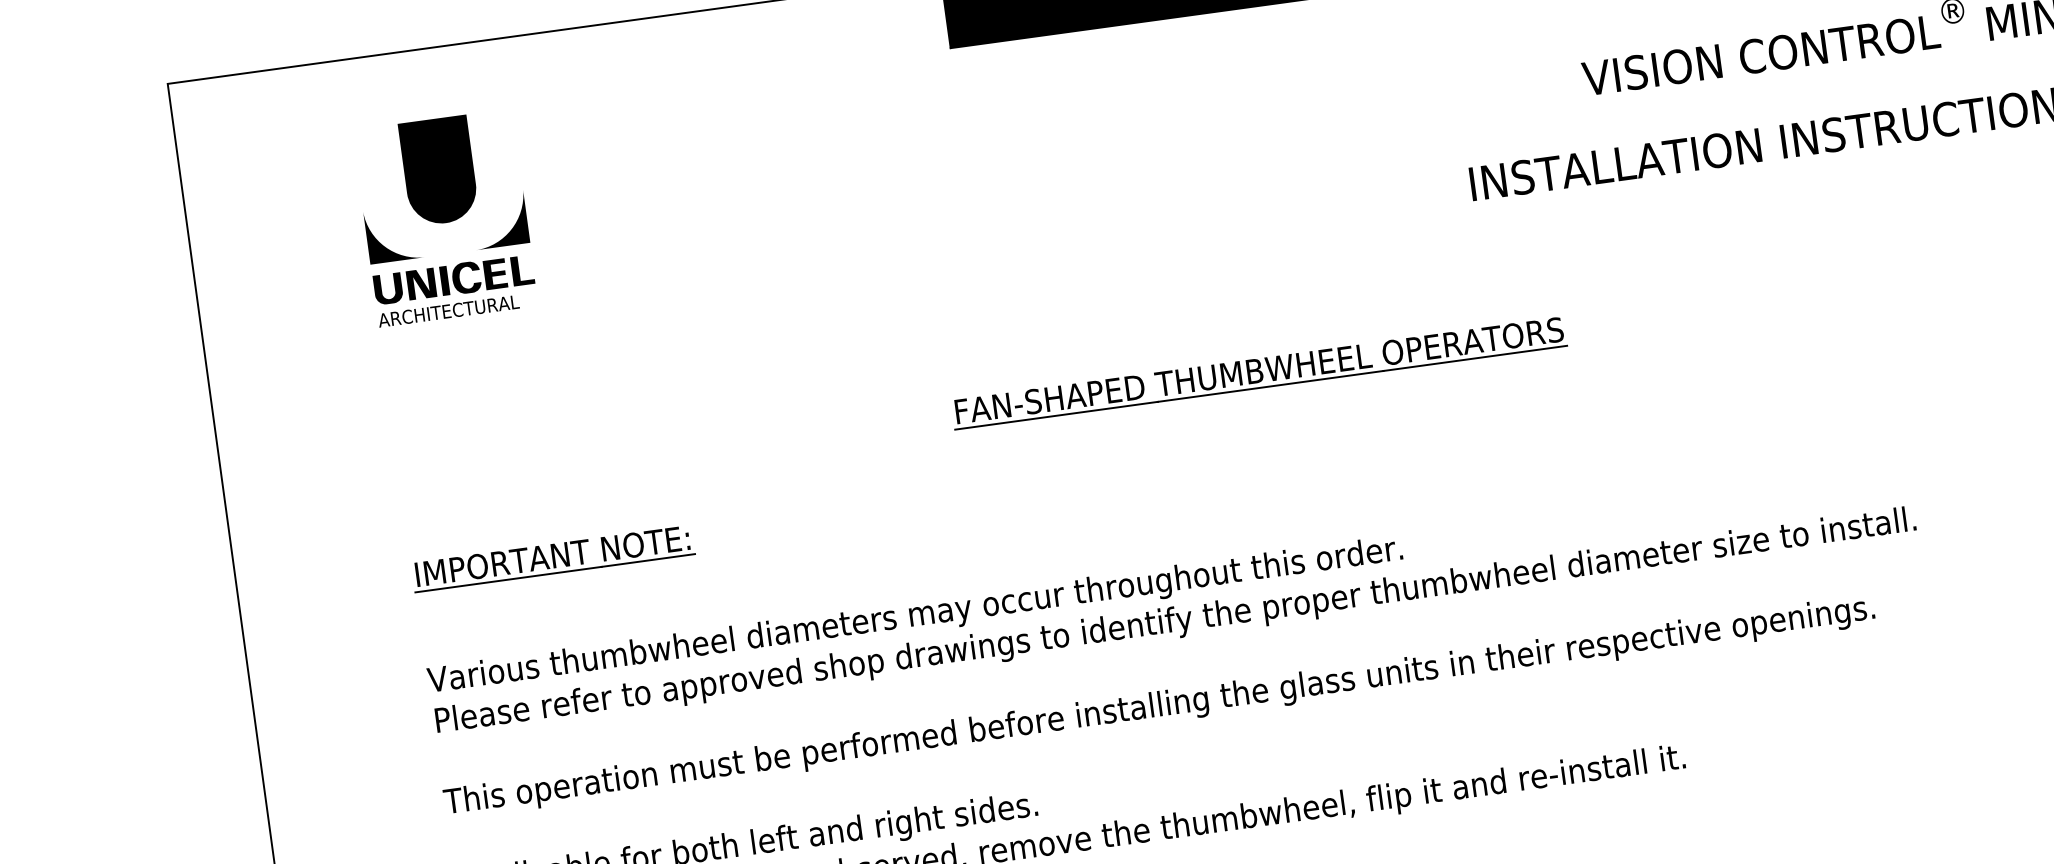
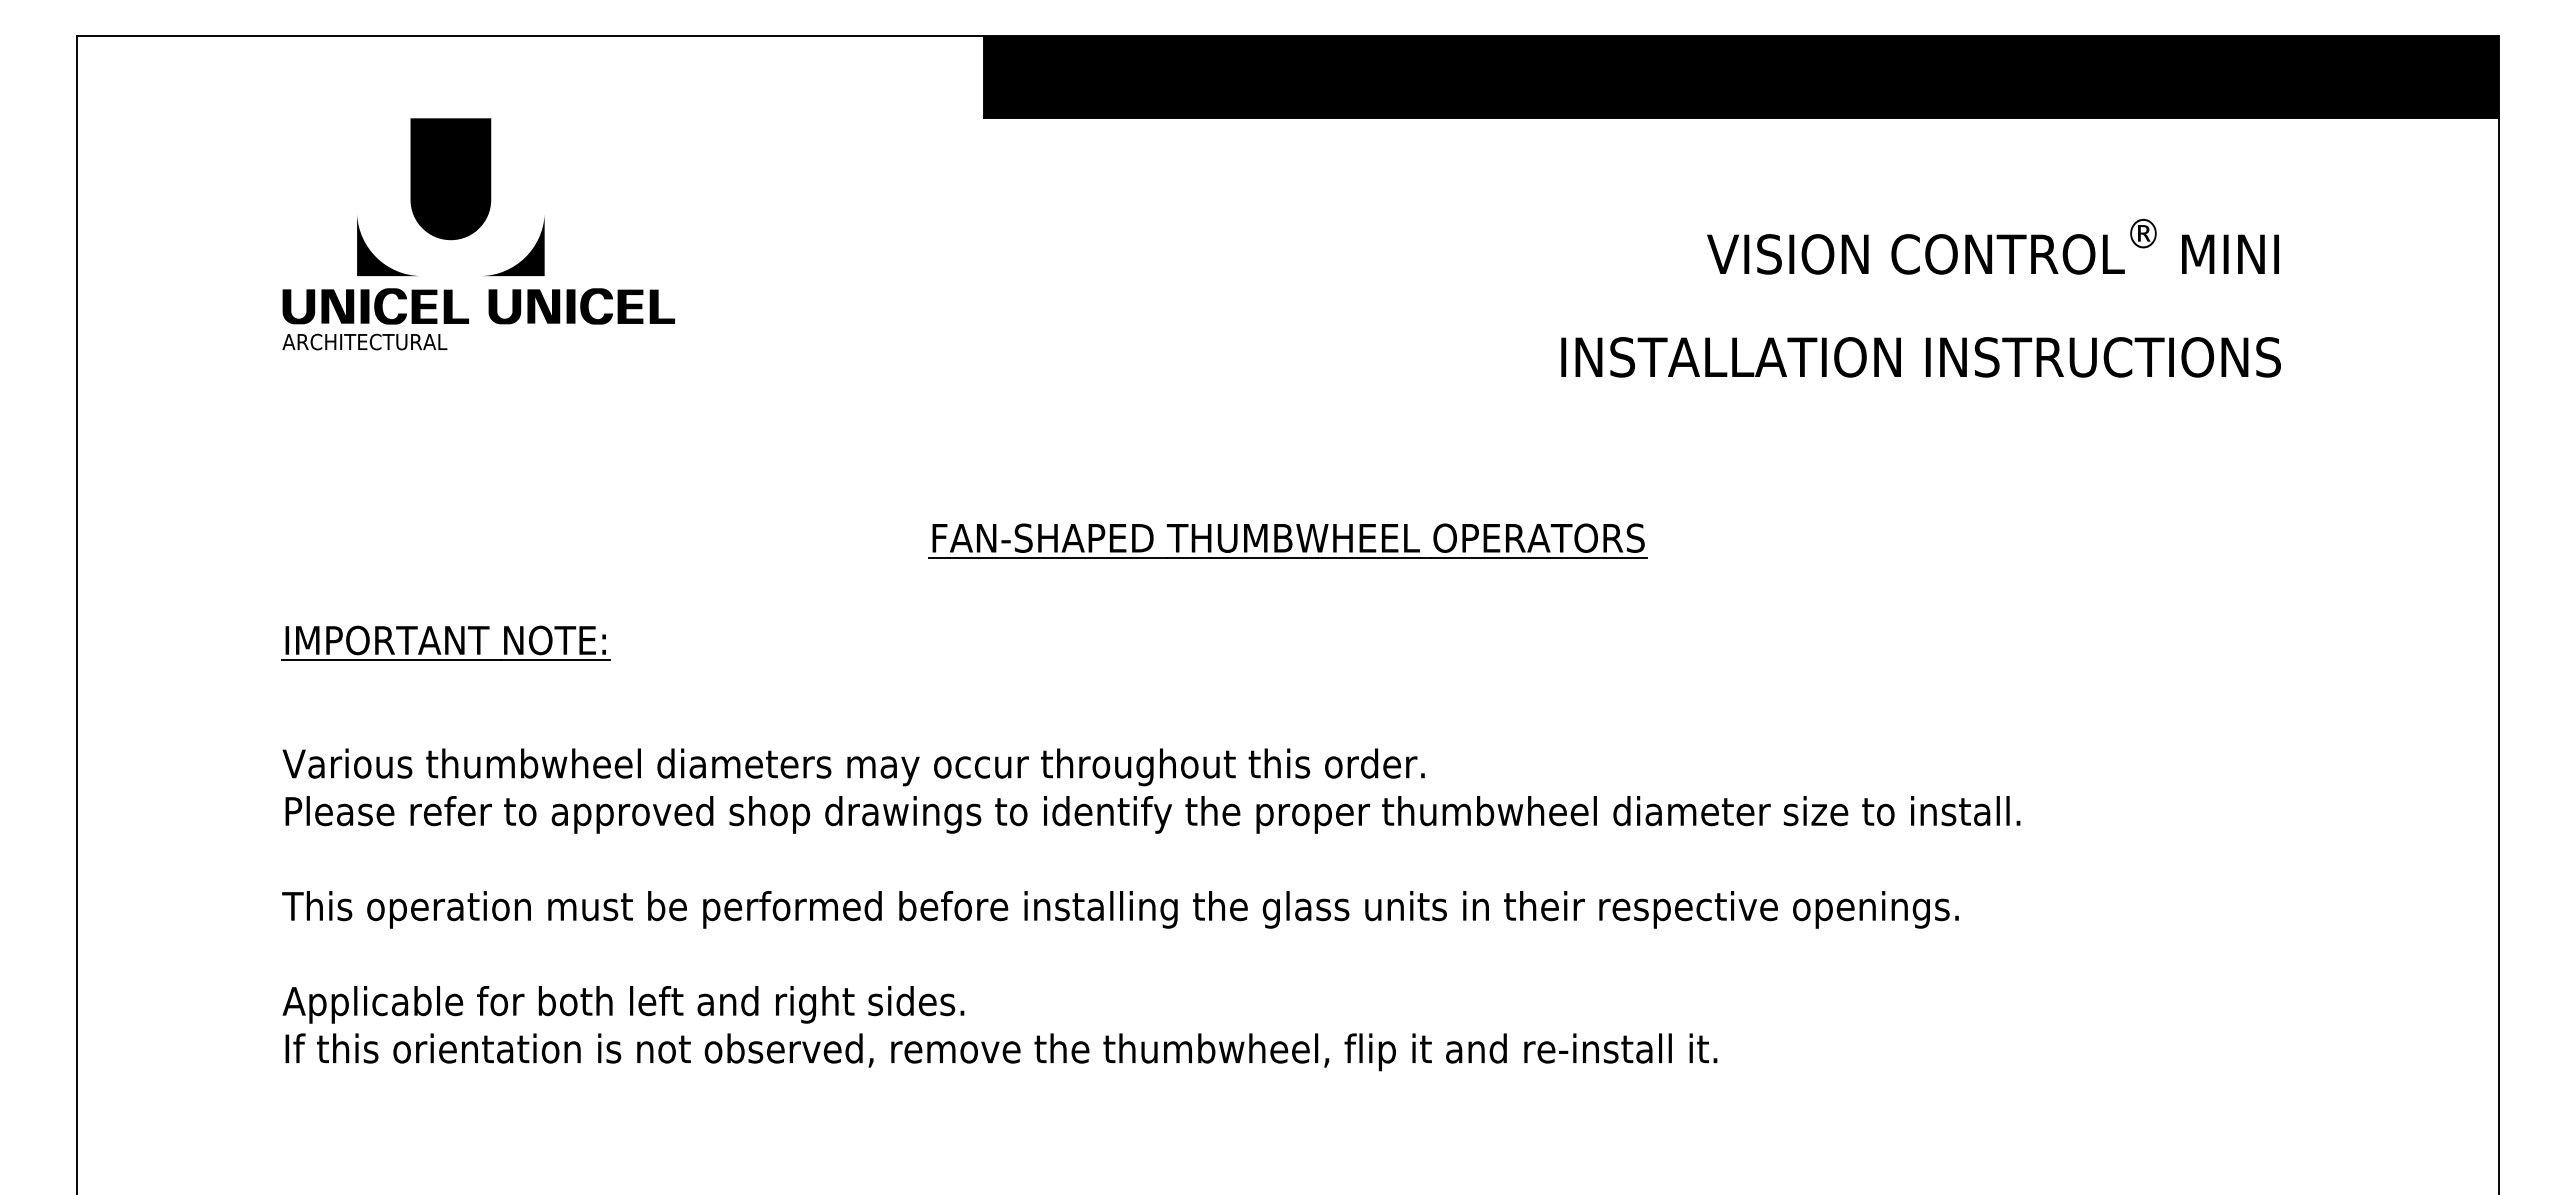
part: (440, 186) -> (450, 197), moved
part: (629, 255) -> (581, 306), added

